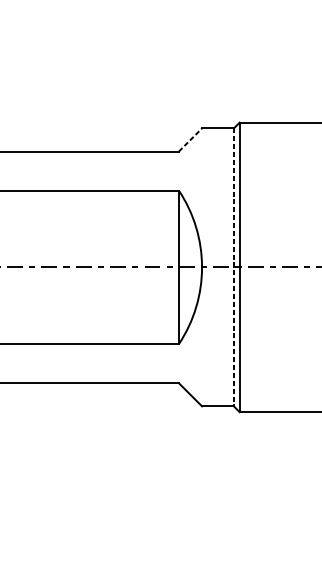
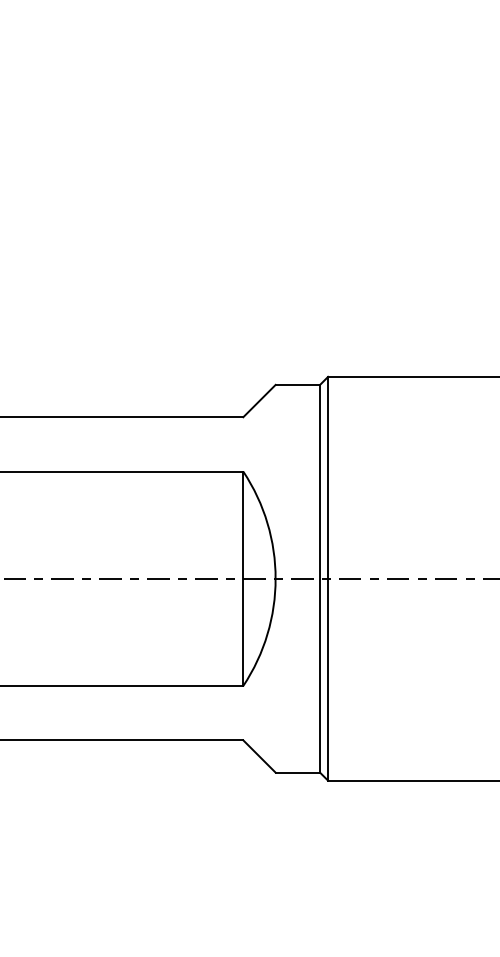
line: (190, 140) -> (259, 401), dashed -> solid
line: (234, 267) -> (320, 578), dashed -> solid

